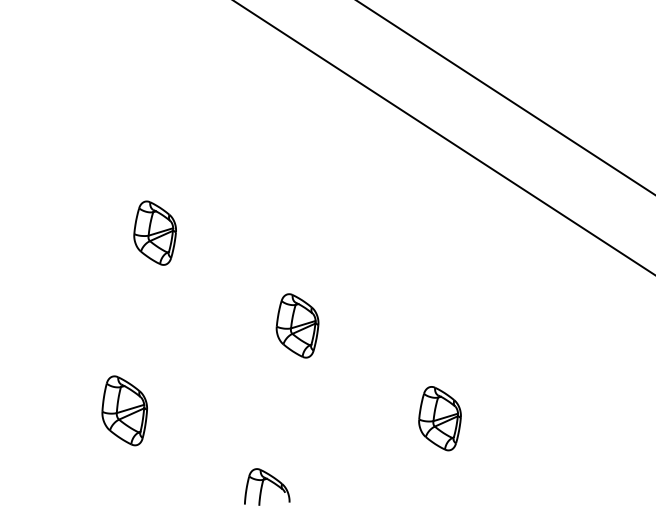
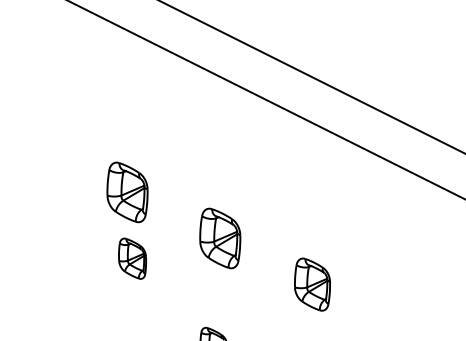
part: (154, 231) -> (127, 191), size x1.6
part: (296, 325) -> (219, 238), size x1.6
part: (124, 410) -> (132, 258), moved
part: (439, 418) -> (312, 284), size x1.4

